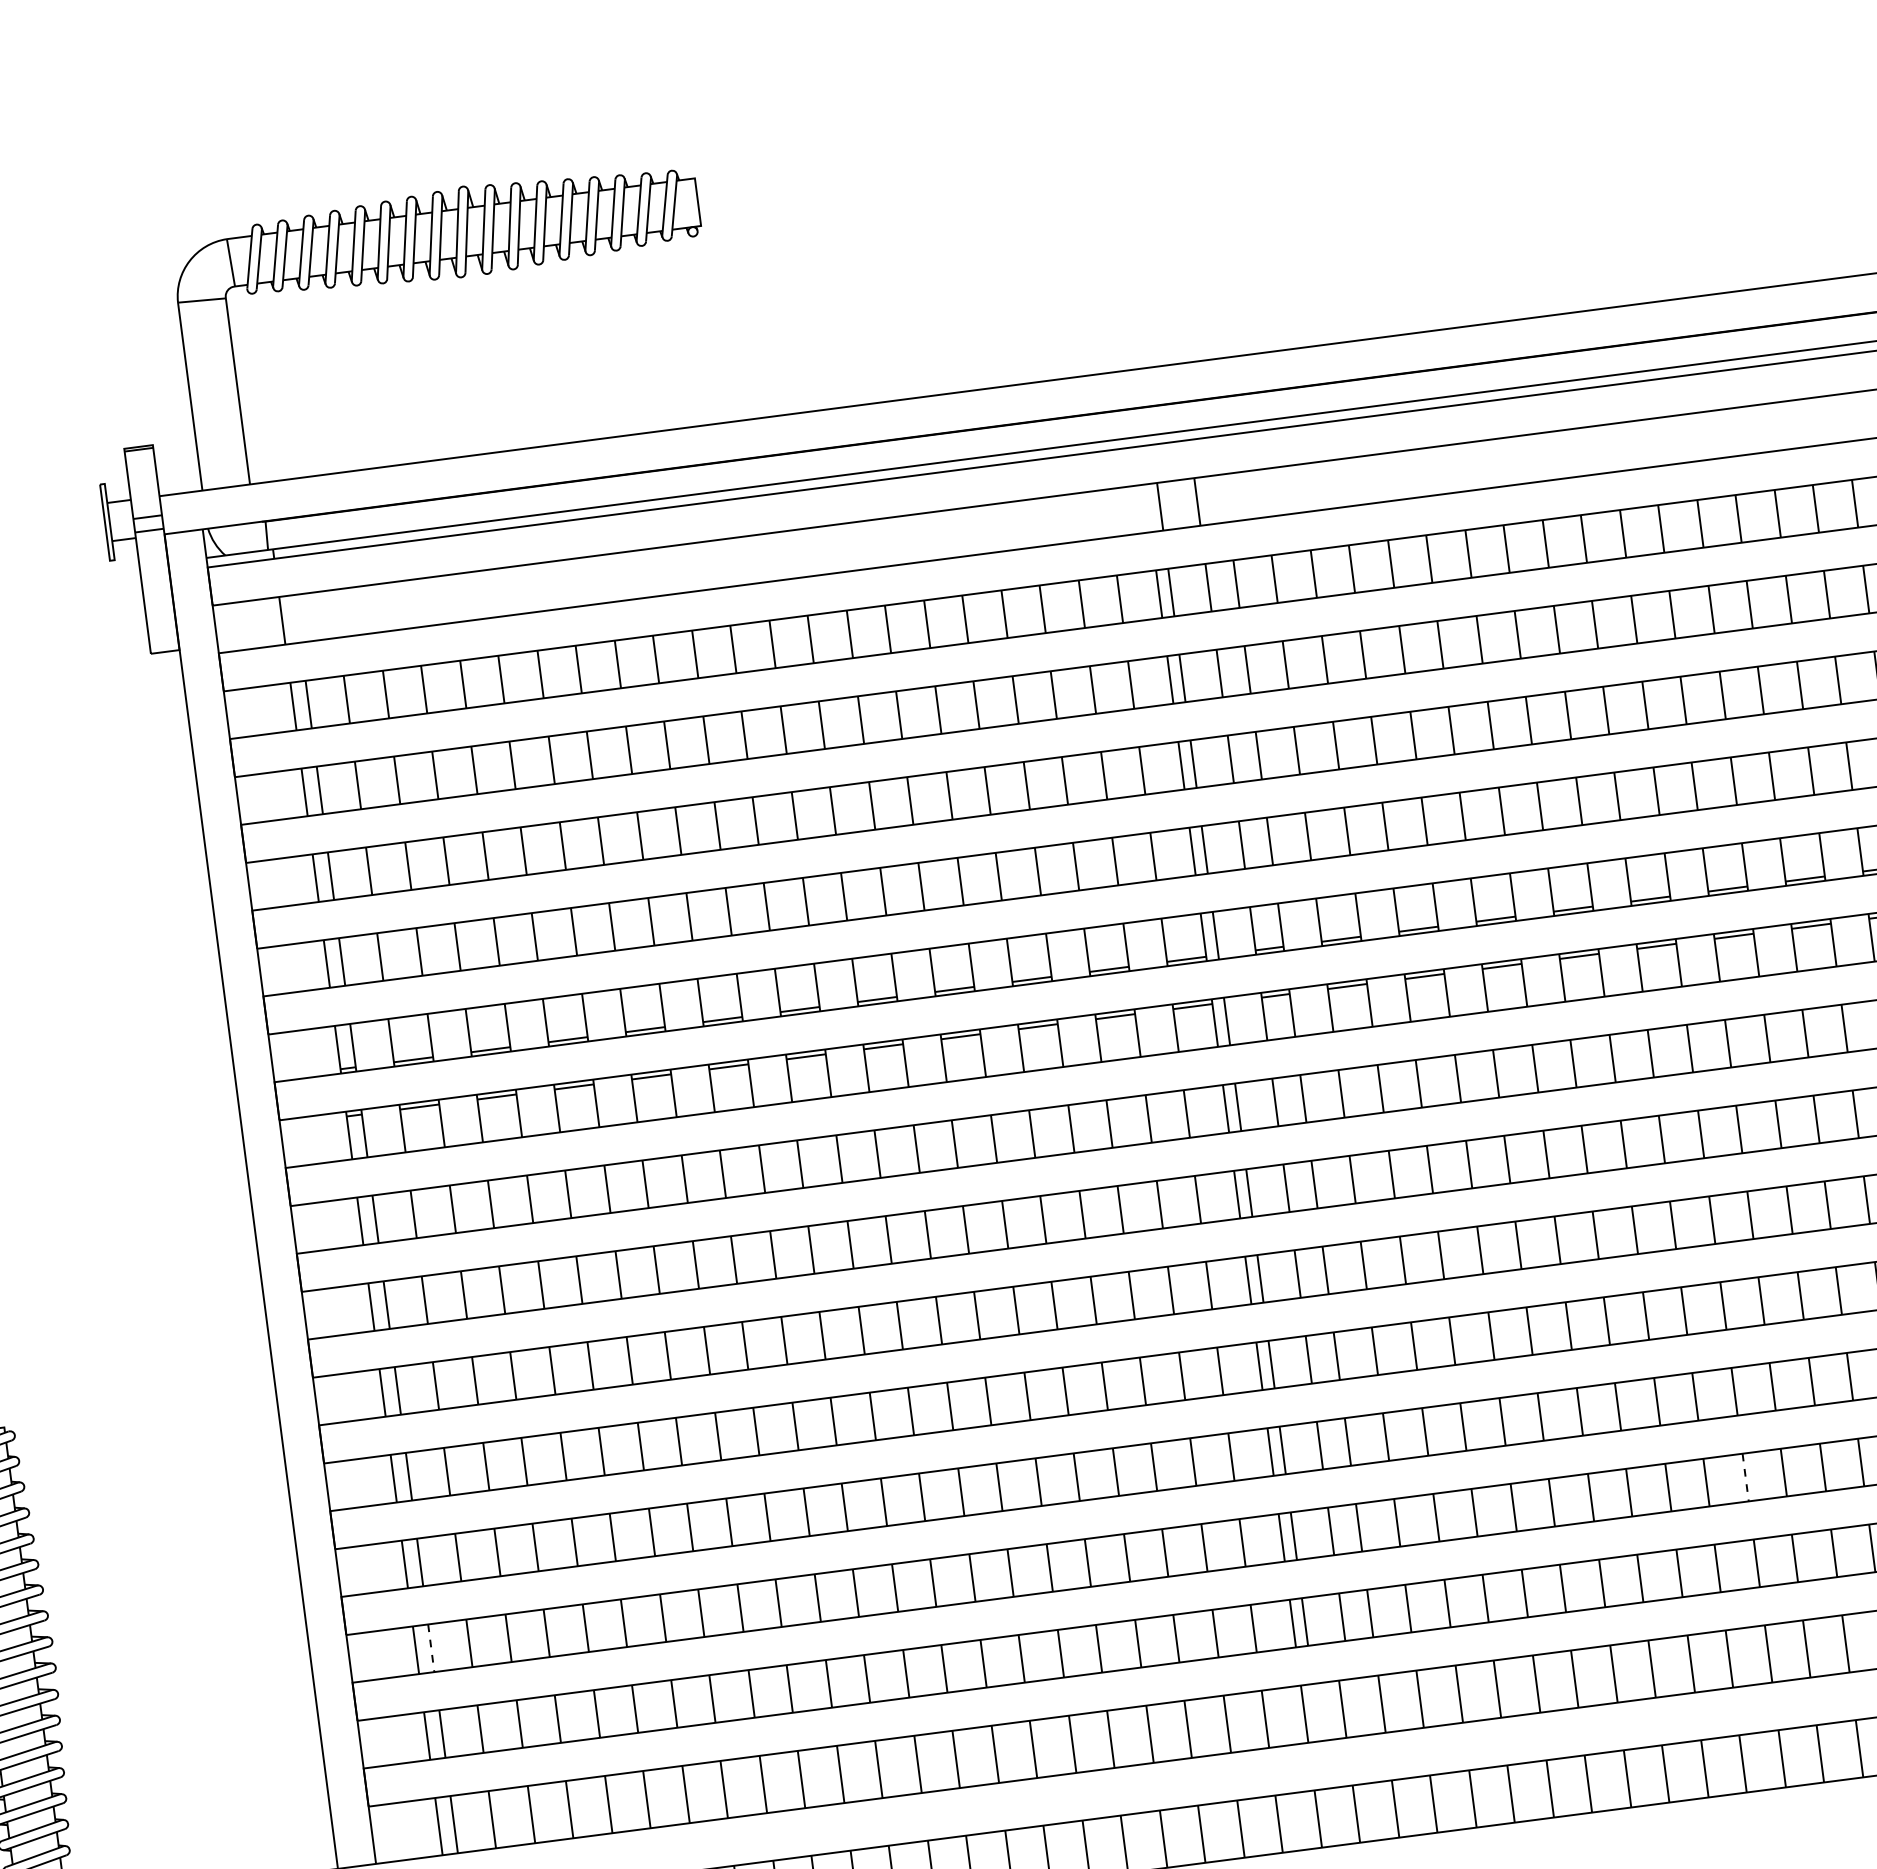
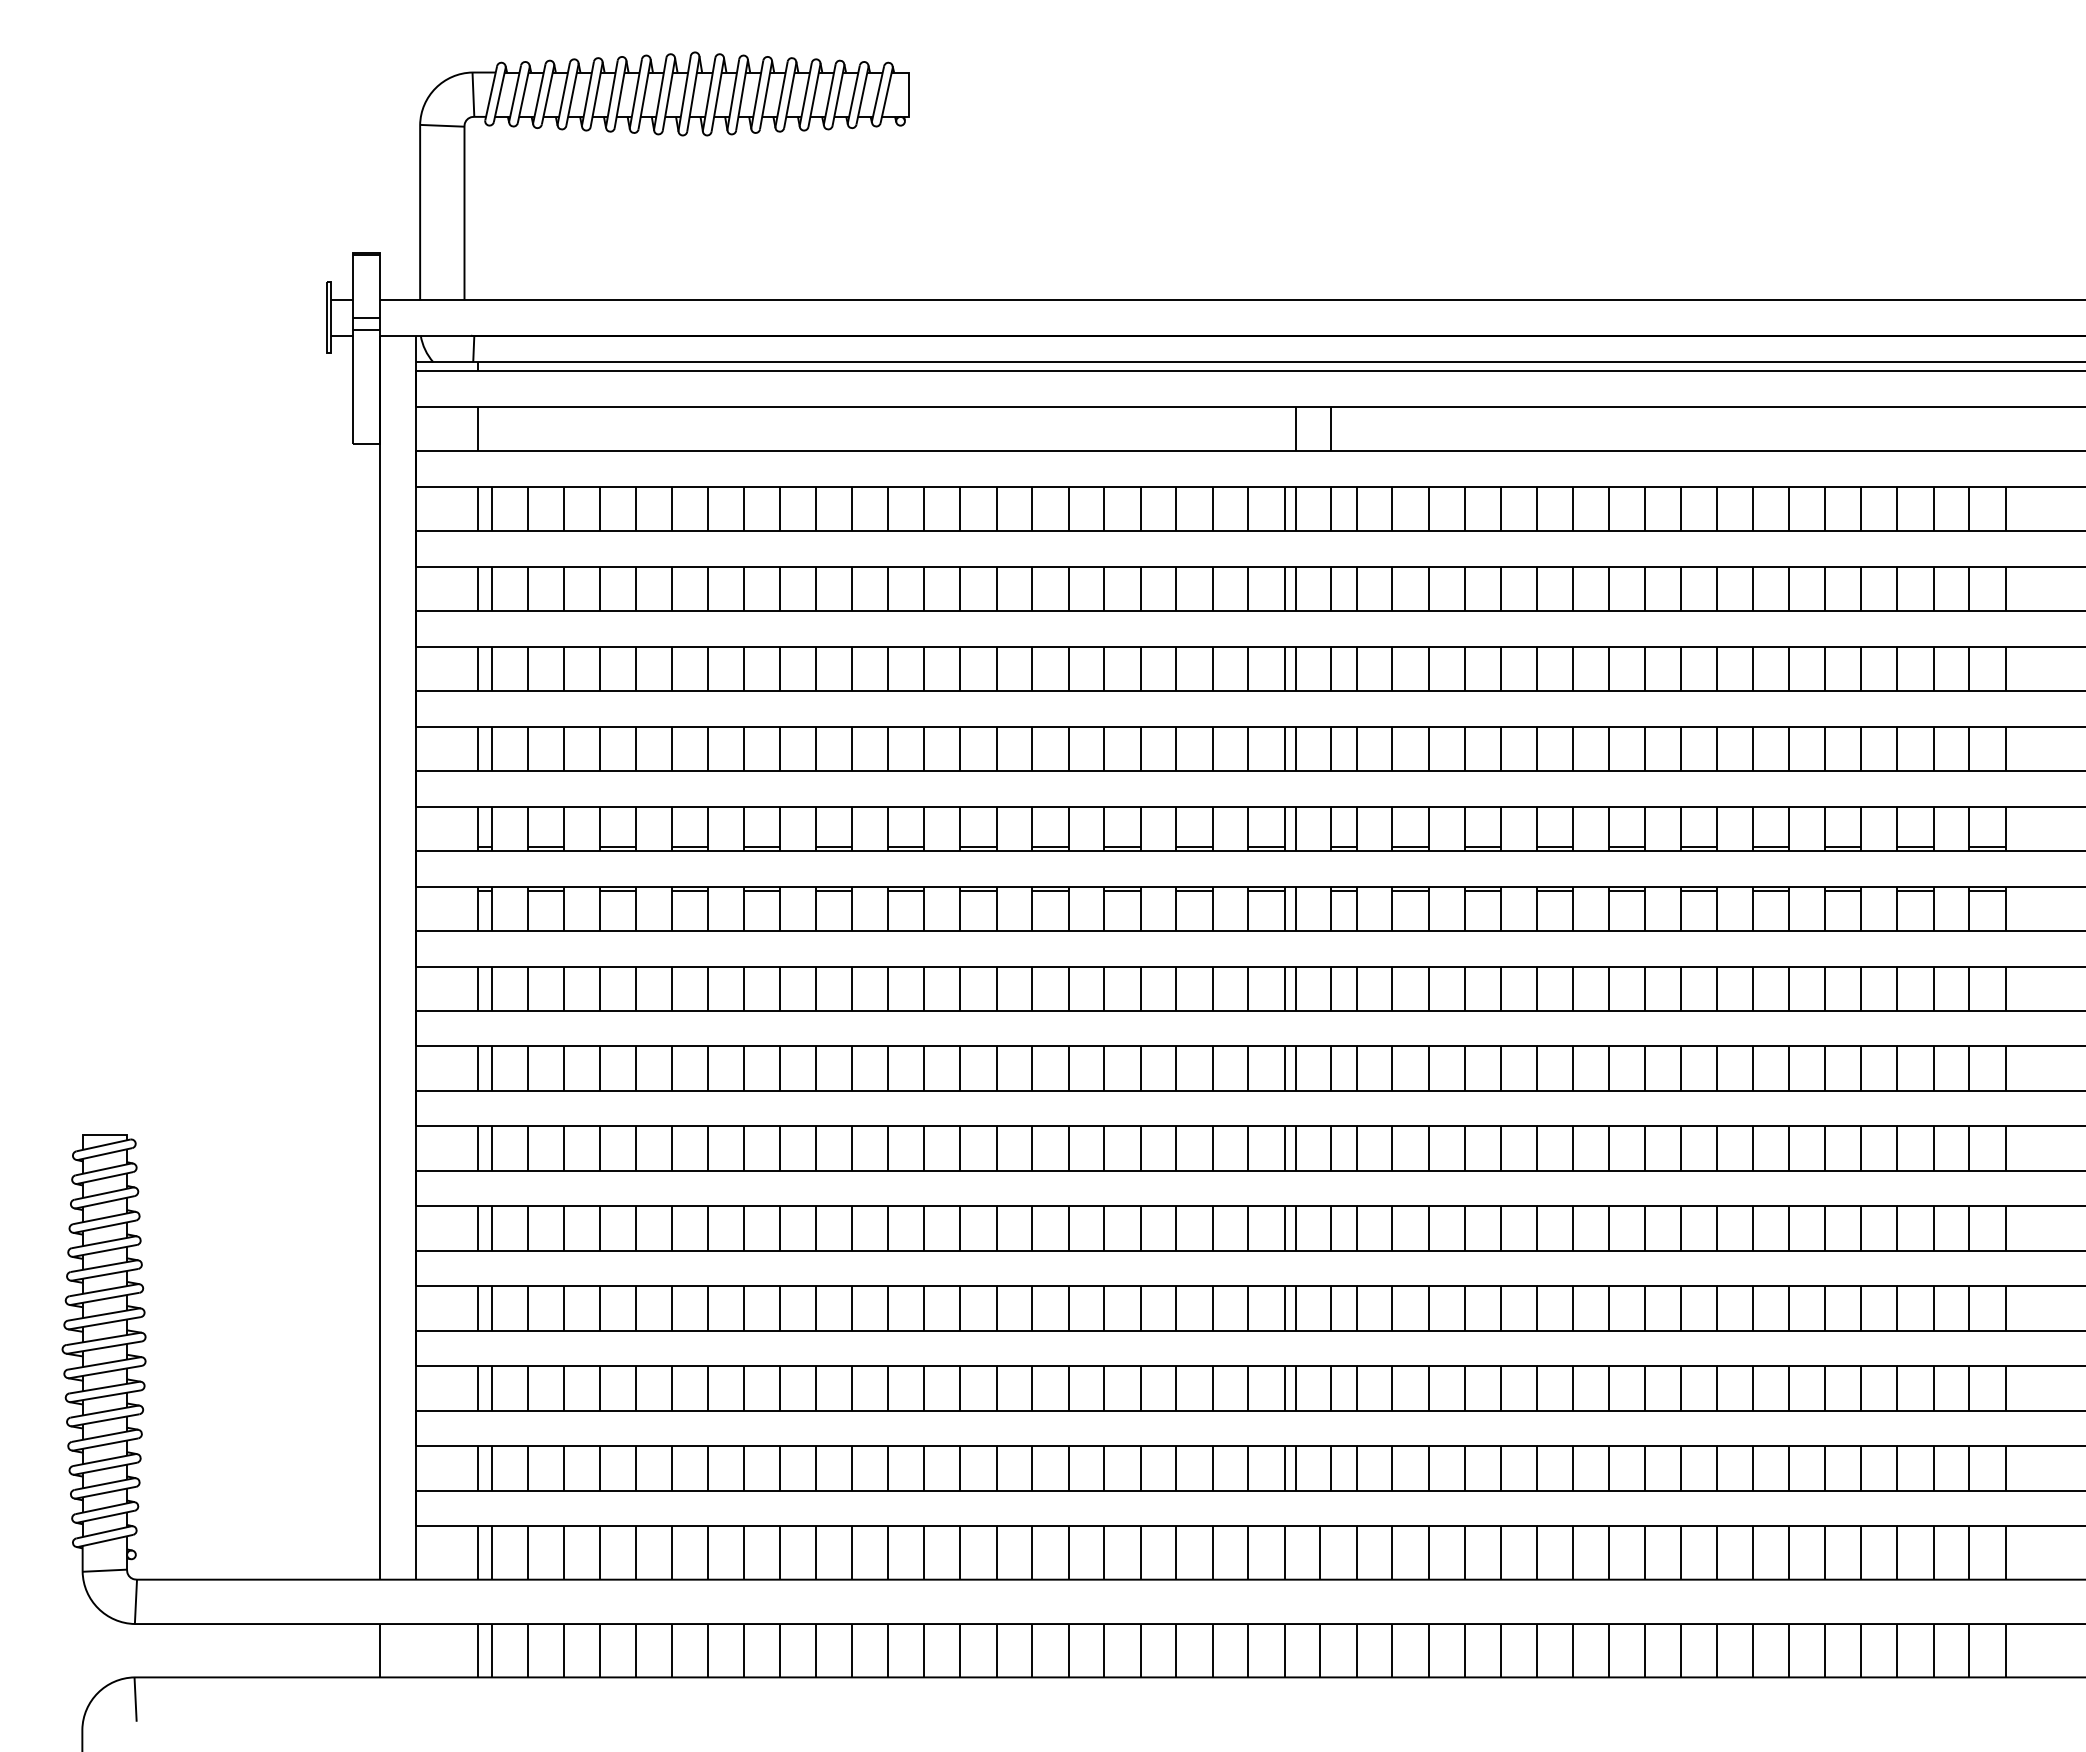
line: (1746, 1478) -> (1717, 1389), dashed -> solid
line: (431, 1649) -> (492, 1389), dashed -> solid

